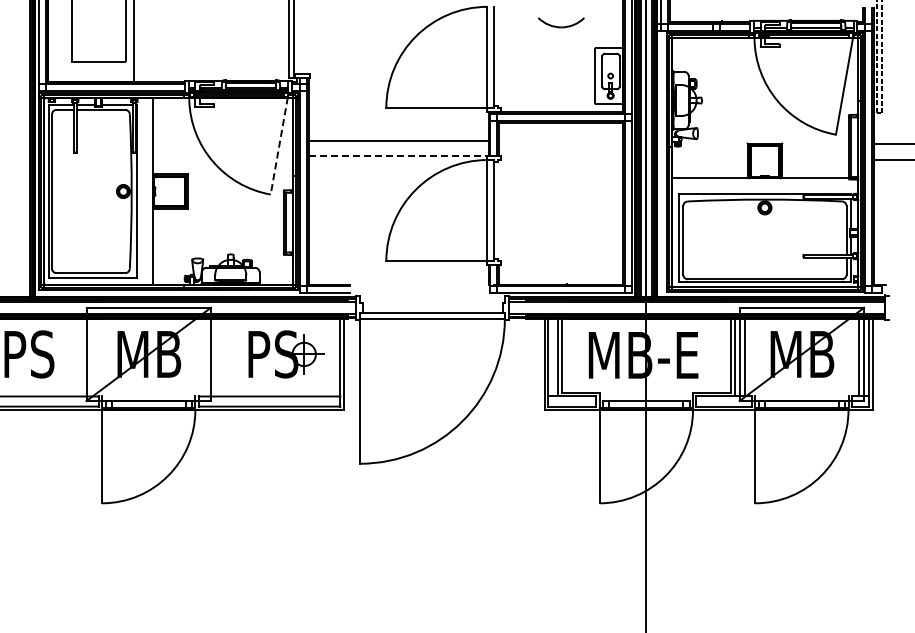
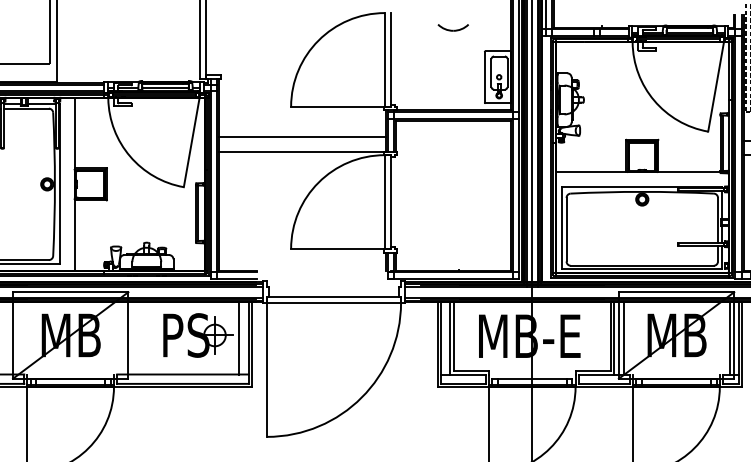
part: (560, 22) -> (452, 27), size x0.71
line: (279, 146) -> (192, 142), dashed -> solid
line: (398, 156) -> (302, 151), dashed -> solid
line: (330, 357) -> (239, 338), added

